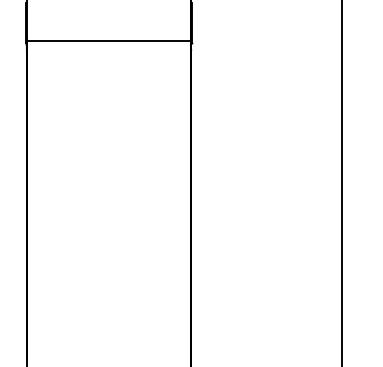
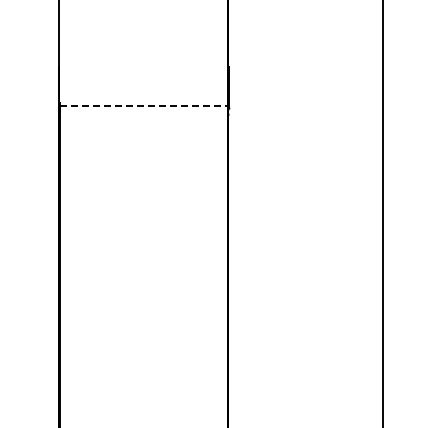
line: (109, 41) -> (144, 106), solid -> dashed

